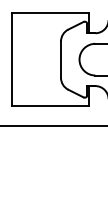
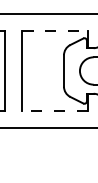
line: (51, 13) -> (55, 31), solid -> dashed
line: (51, 105) -> (55, 110), solid -> dashed

